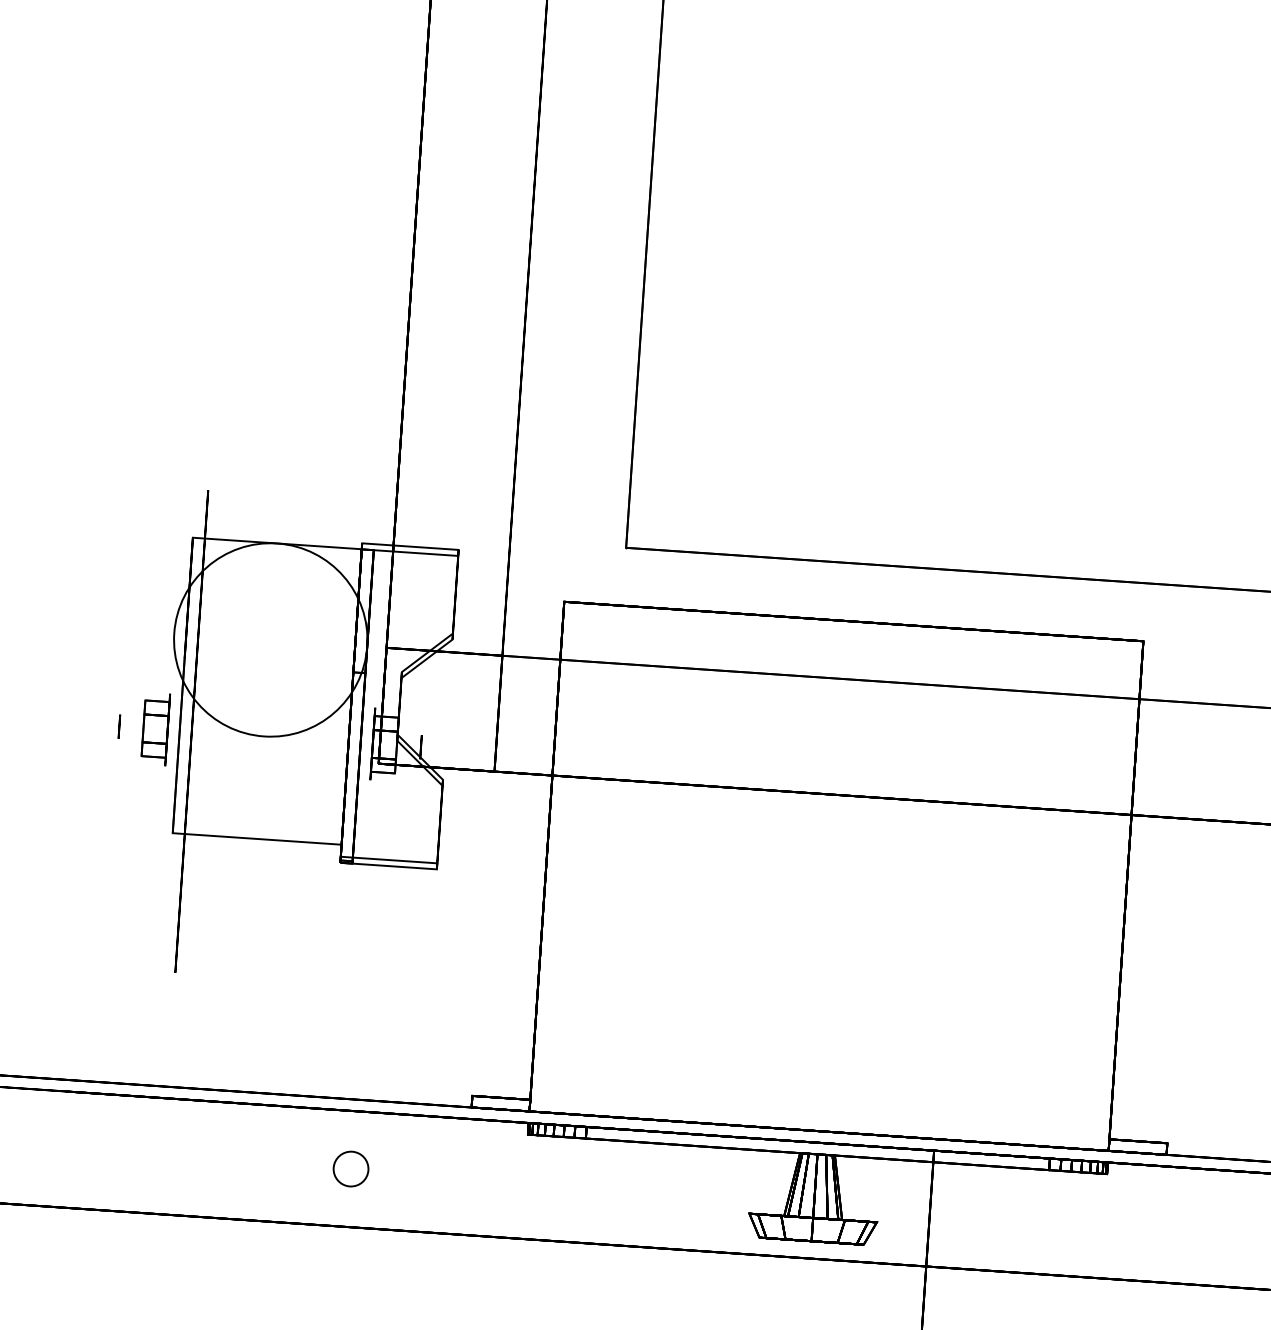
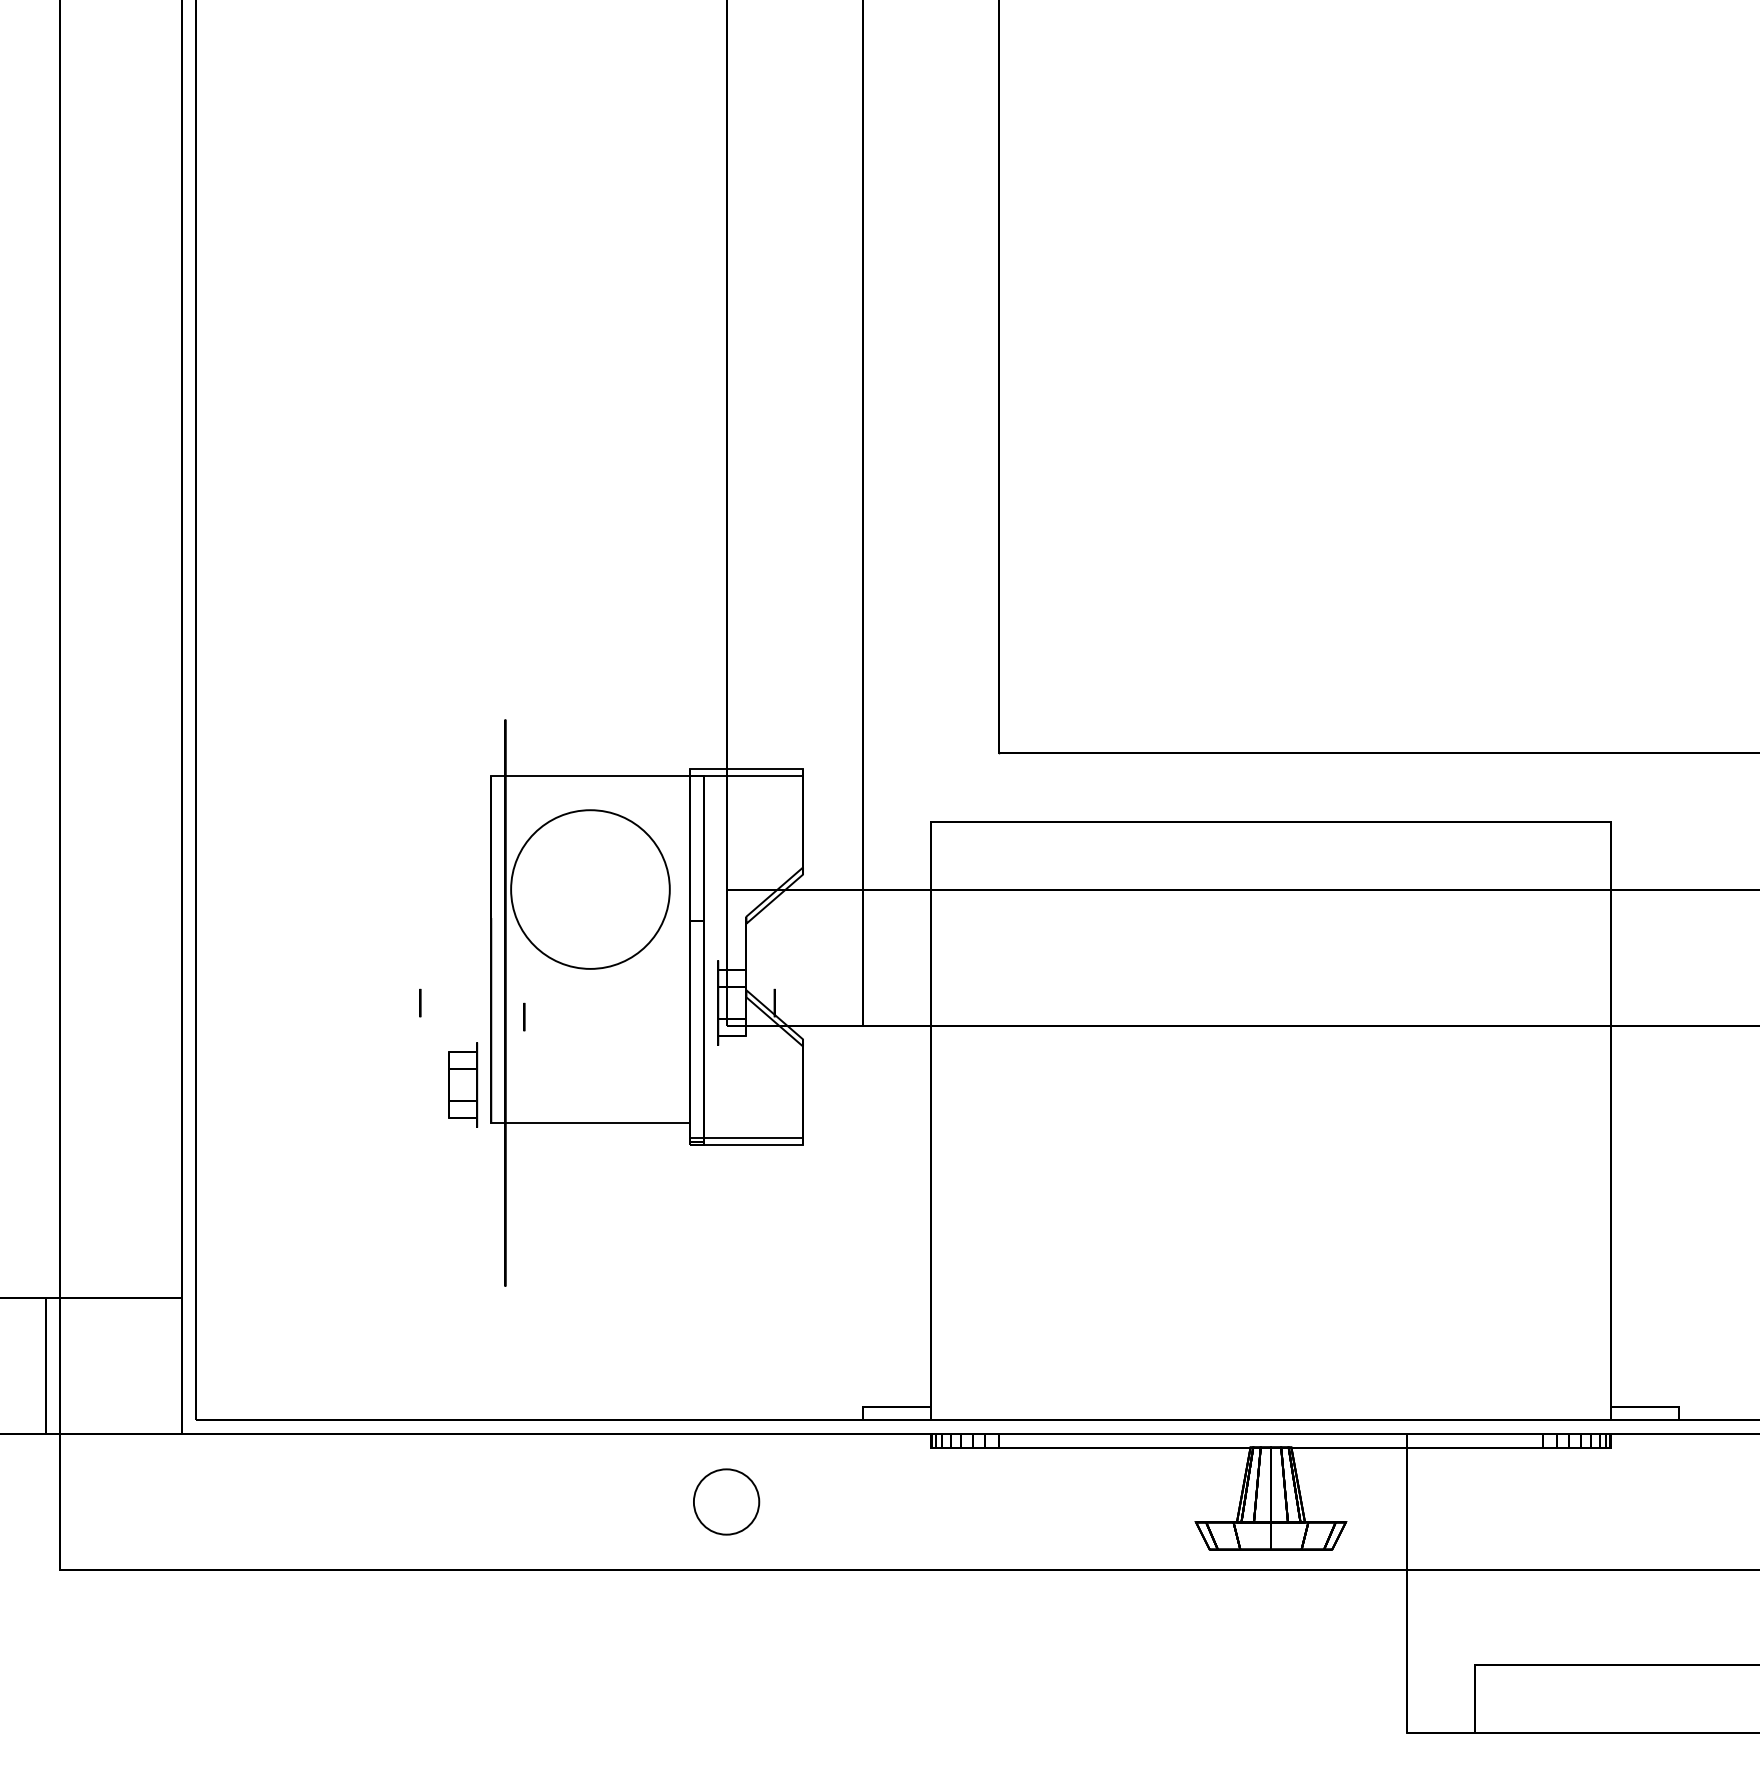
circle: (270, 639) -> (590, 889), size x0.7
part: (156, 728) -> (463, 1084), moved
circle: (207, 744) -> (524, 1016), added
circle: (351, 1168) -> (726, 1501), size x1.6

